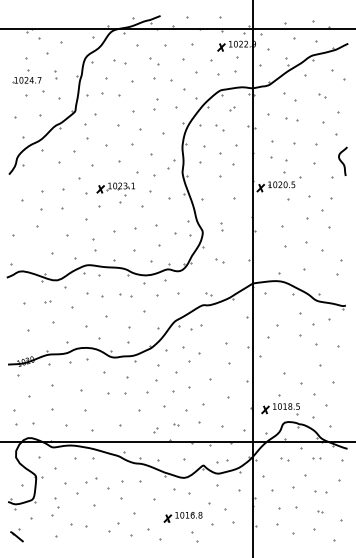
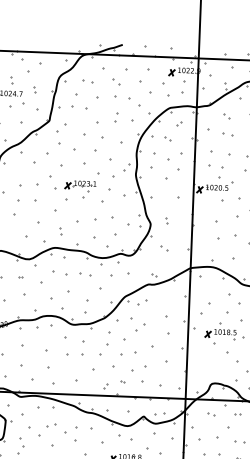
part: (27, 63) -> (11, 79), size x0.62
part: (289, 97) -> (226, 116), size x0.62
part: (94, 244) -> (61, 231), size x0.62
part: (280, 404) -> (220, 330), moved

